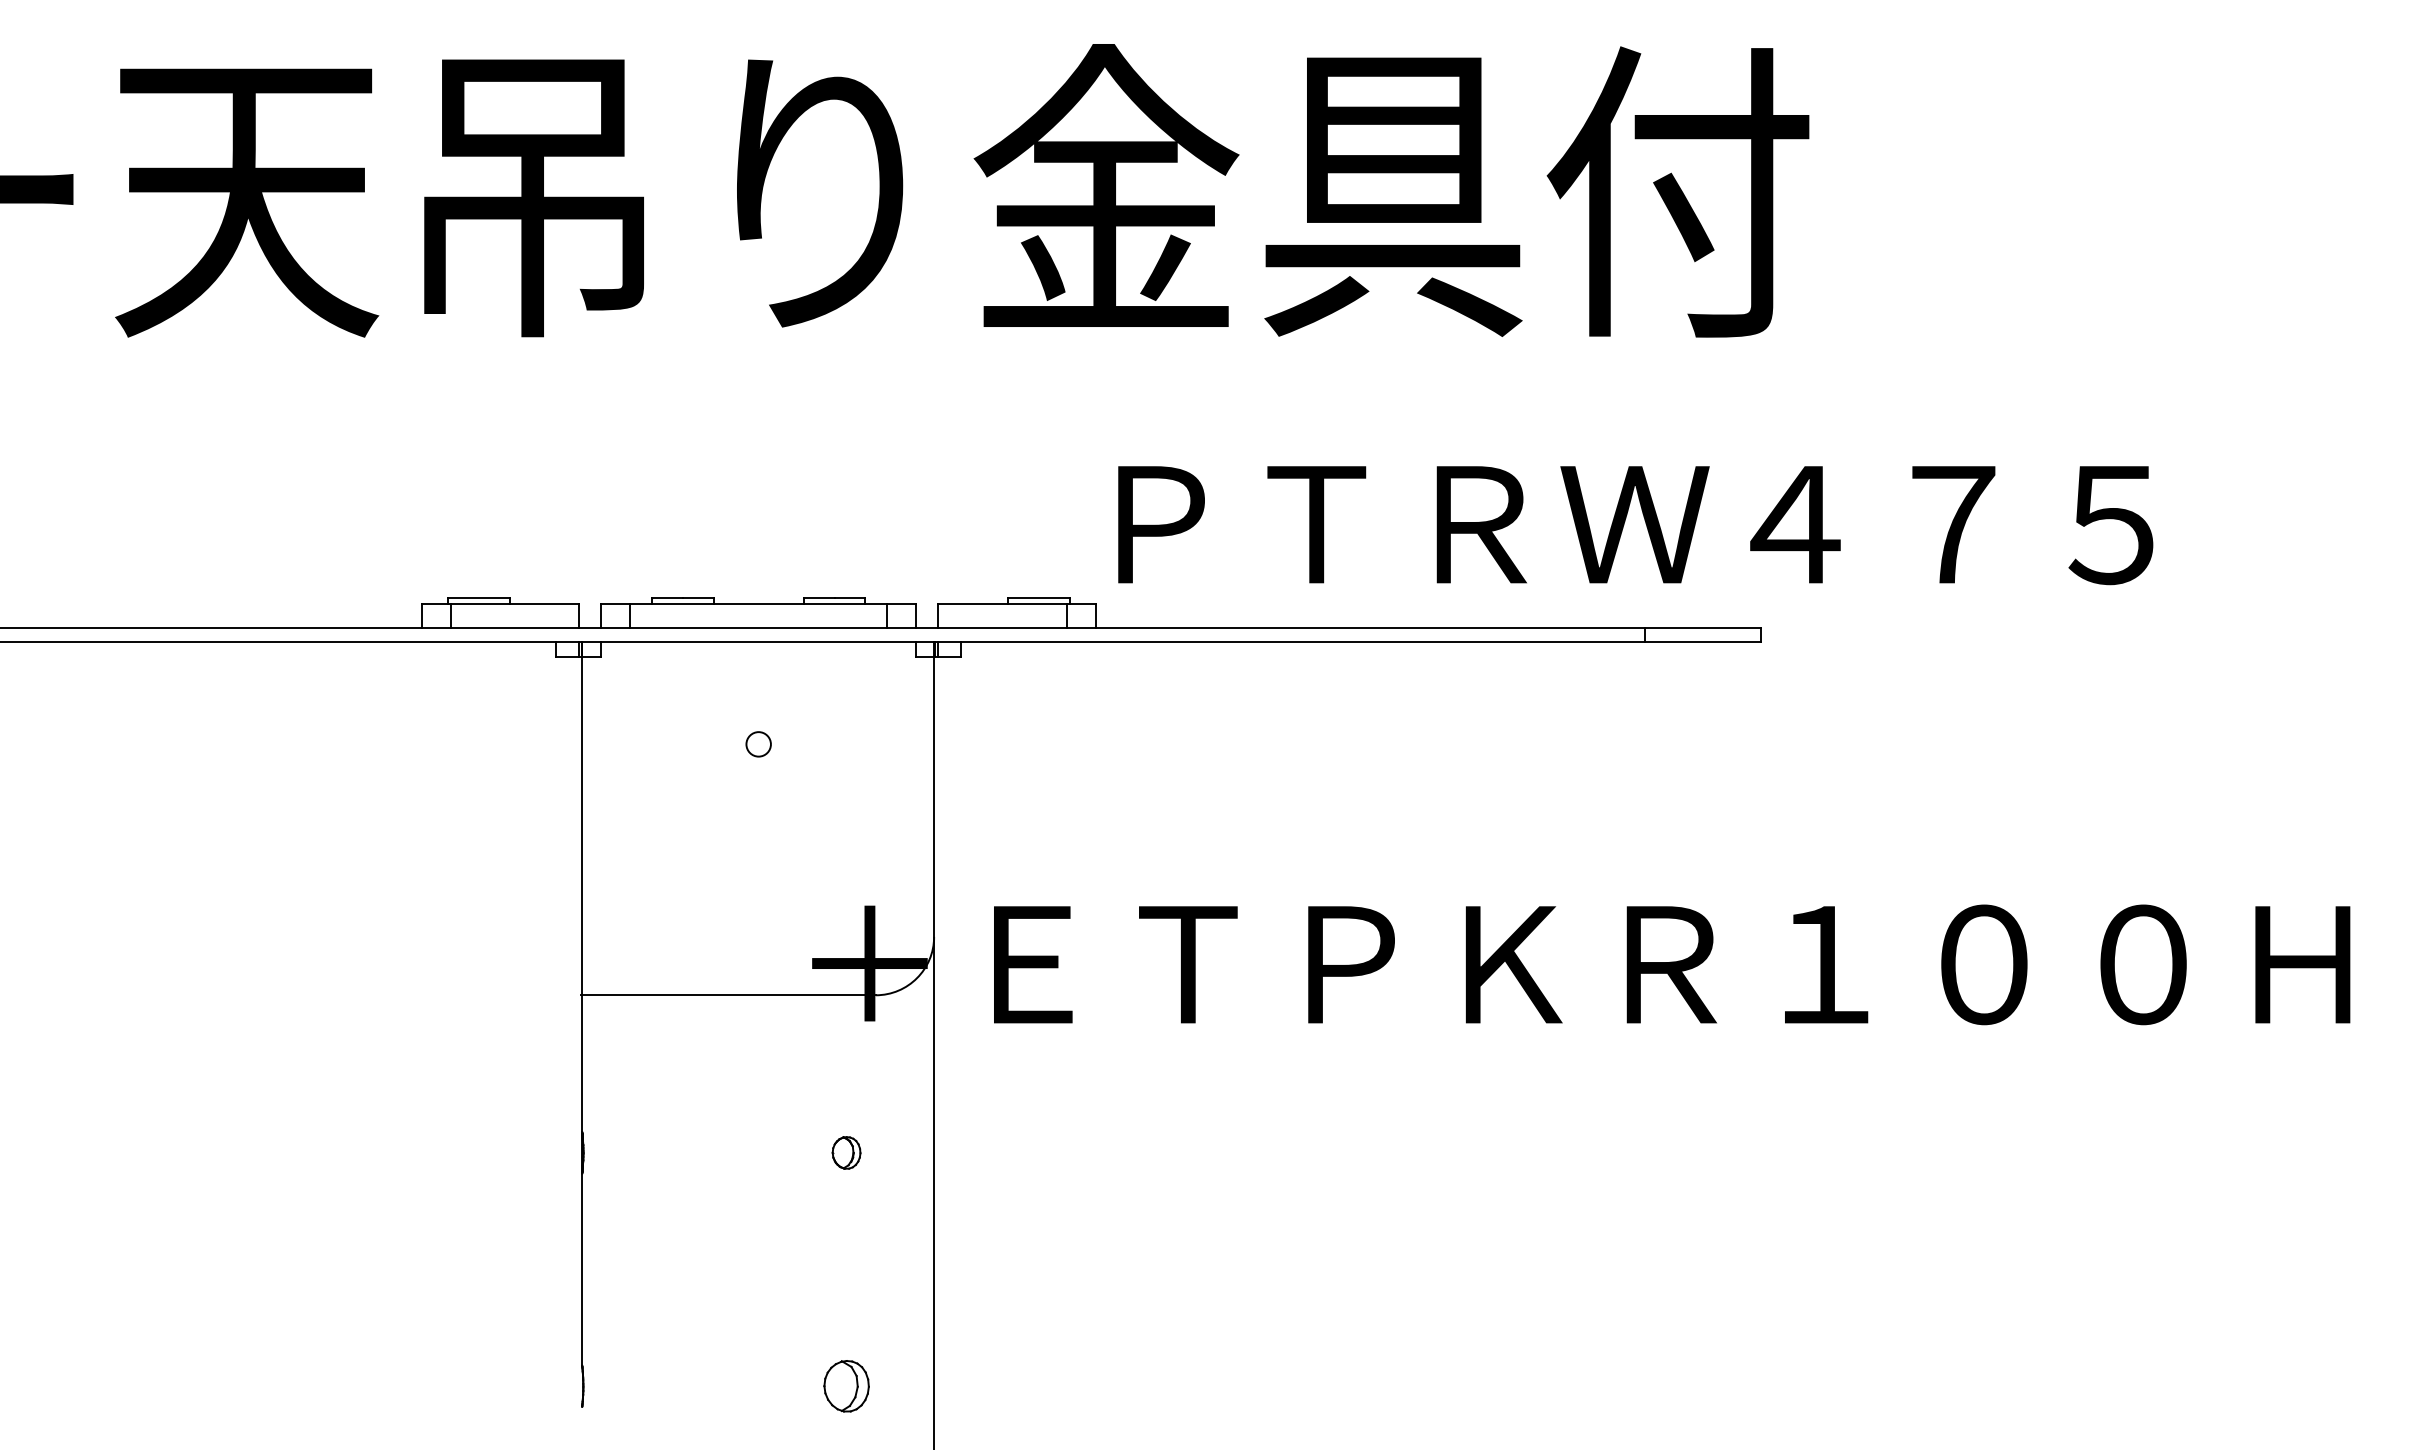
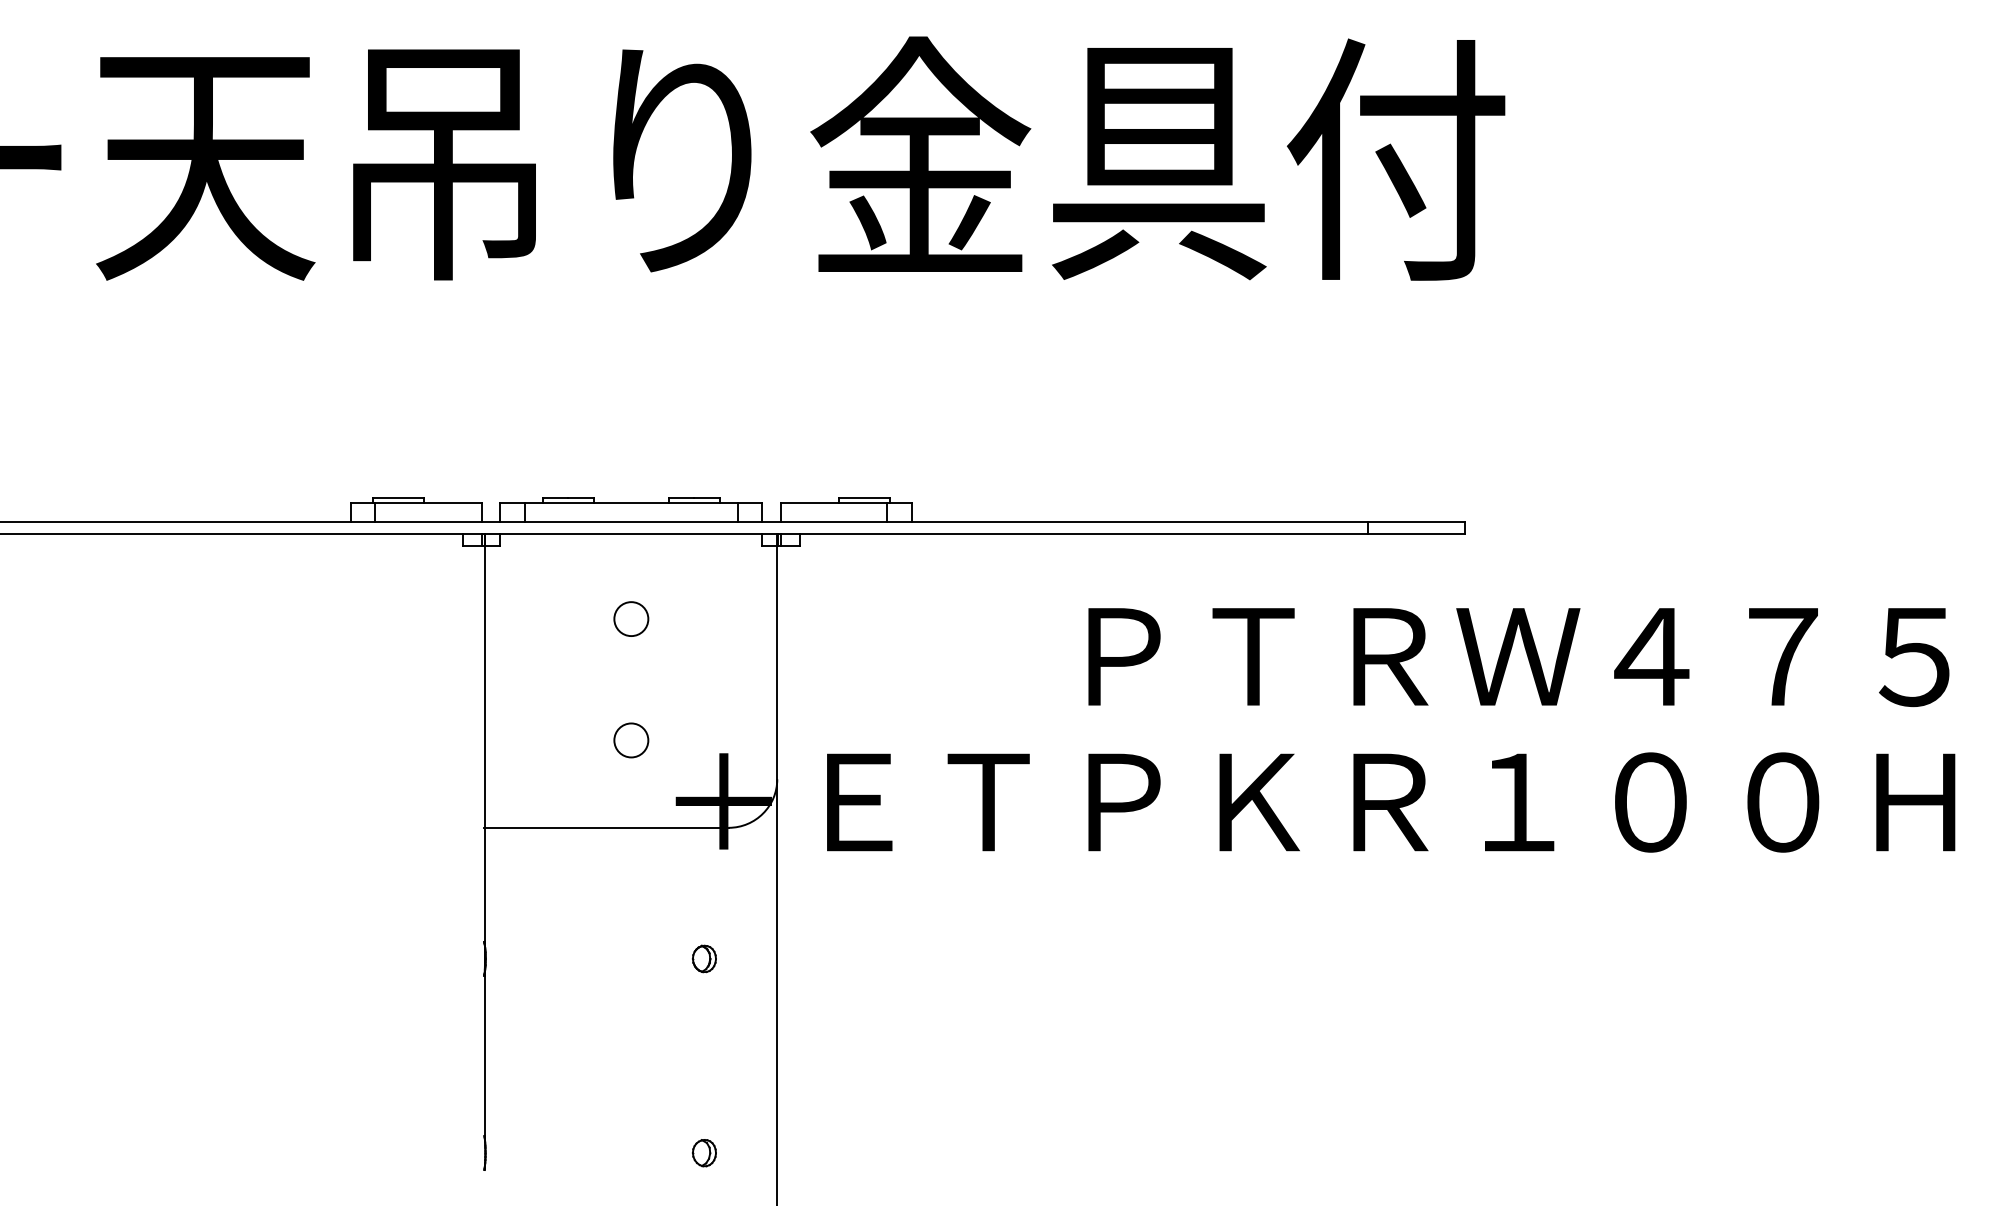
text: (1635, 525) -> (1518, 657), moved
circle: (758, 743) -> (631, 618), size x1.67
circle: (758, 890) -> (631, 740), added
part: (846, 1386) -> (704, 1153), size x0.62

